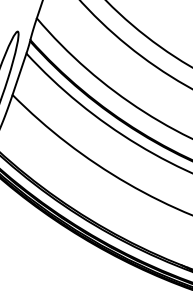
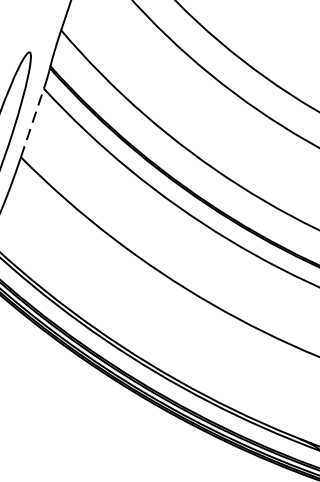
line: (19, 74) -> (32, 123), solid -> dashed

